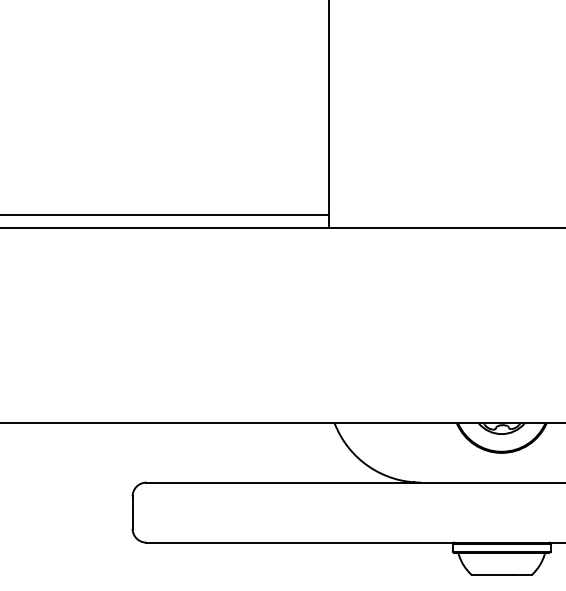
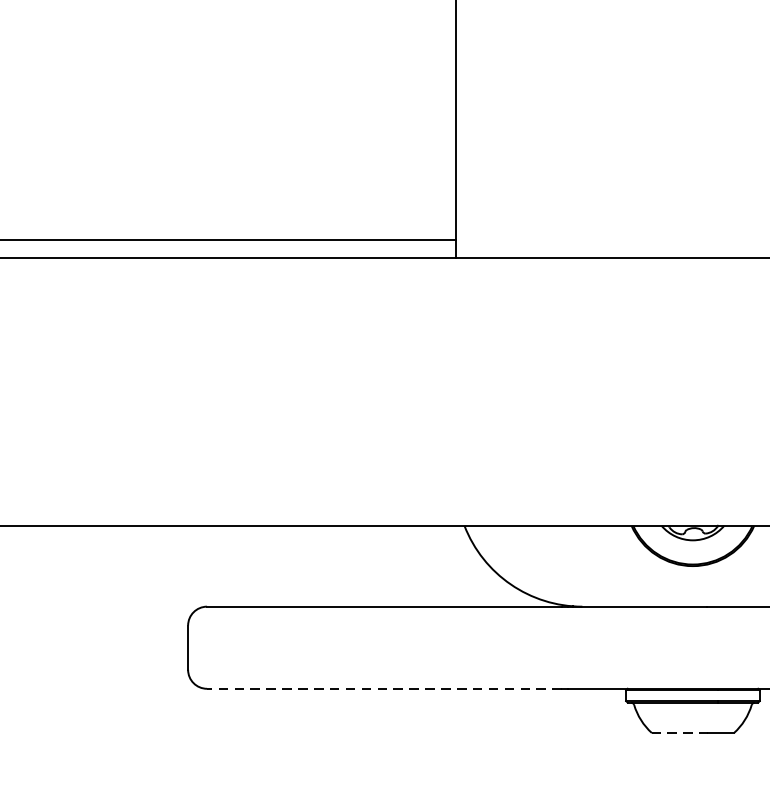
line: (276, 542) -> (384, 688), solid -> dashed
line: (492, 574) -> (680, 732), solid -> dashed

